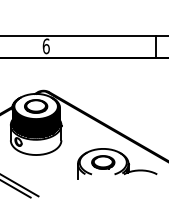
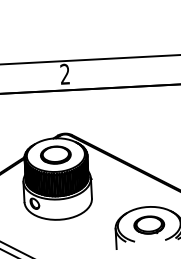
text: (45, 46) -> (64, 74), 6 -> 2

